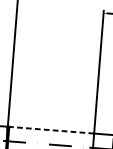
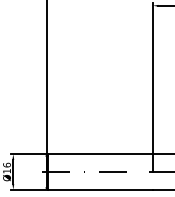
line: (51, 130) -> (100, 154), dashed -> solid

